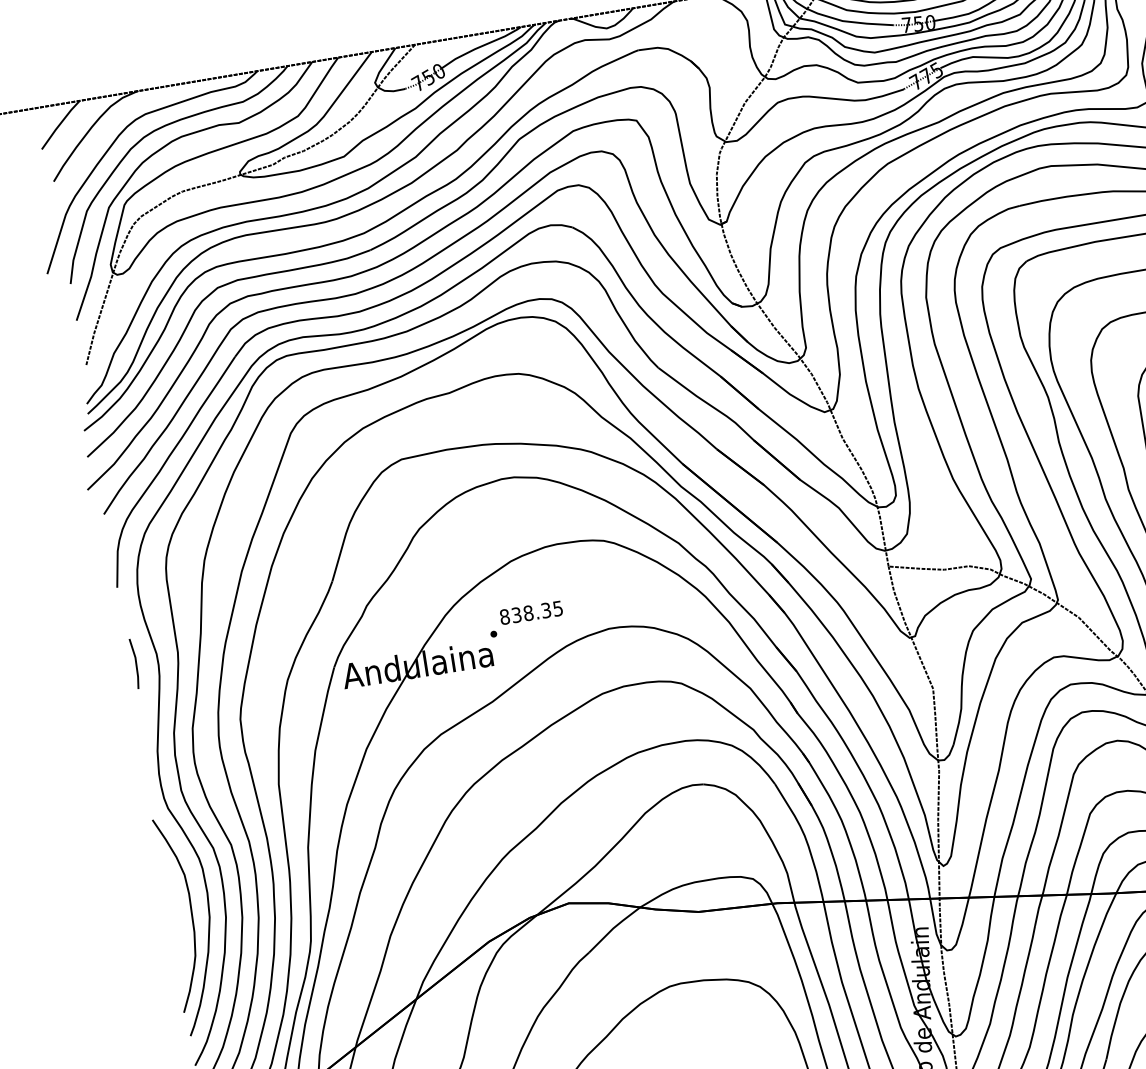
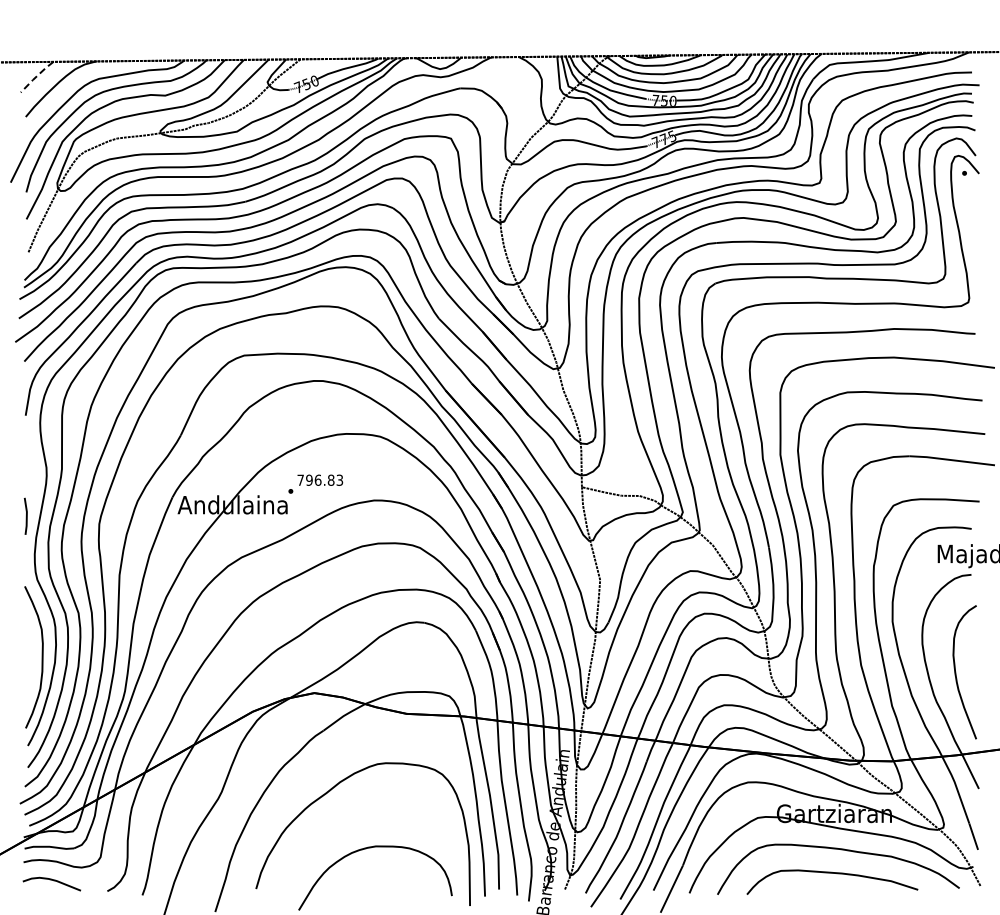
line: (59, 124) -> (36, 76), solid -> dashed
text: (530, 611) -> (319, 479), 838.35 -> 796.83
line: (135, 662) -> (26, 515), moved

